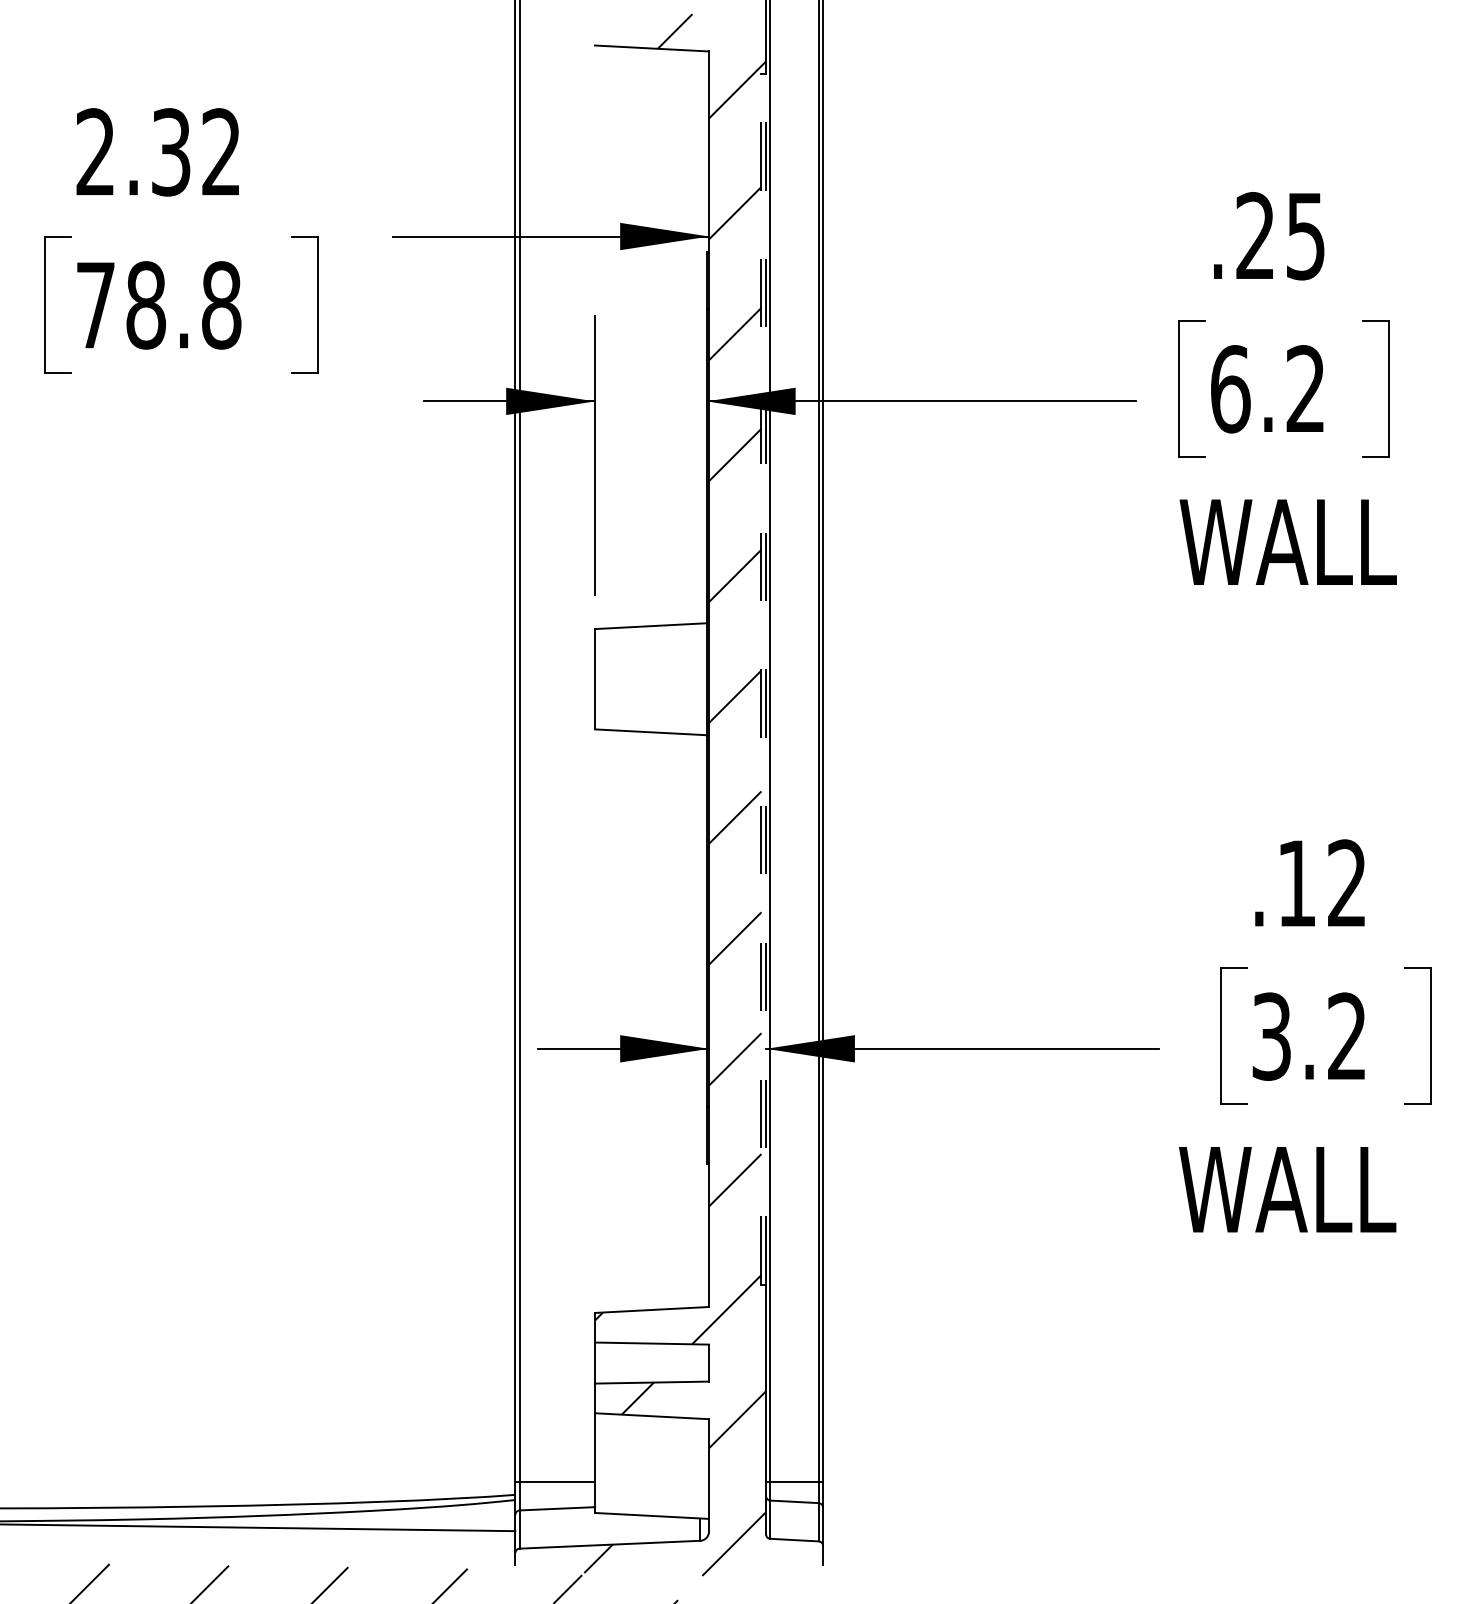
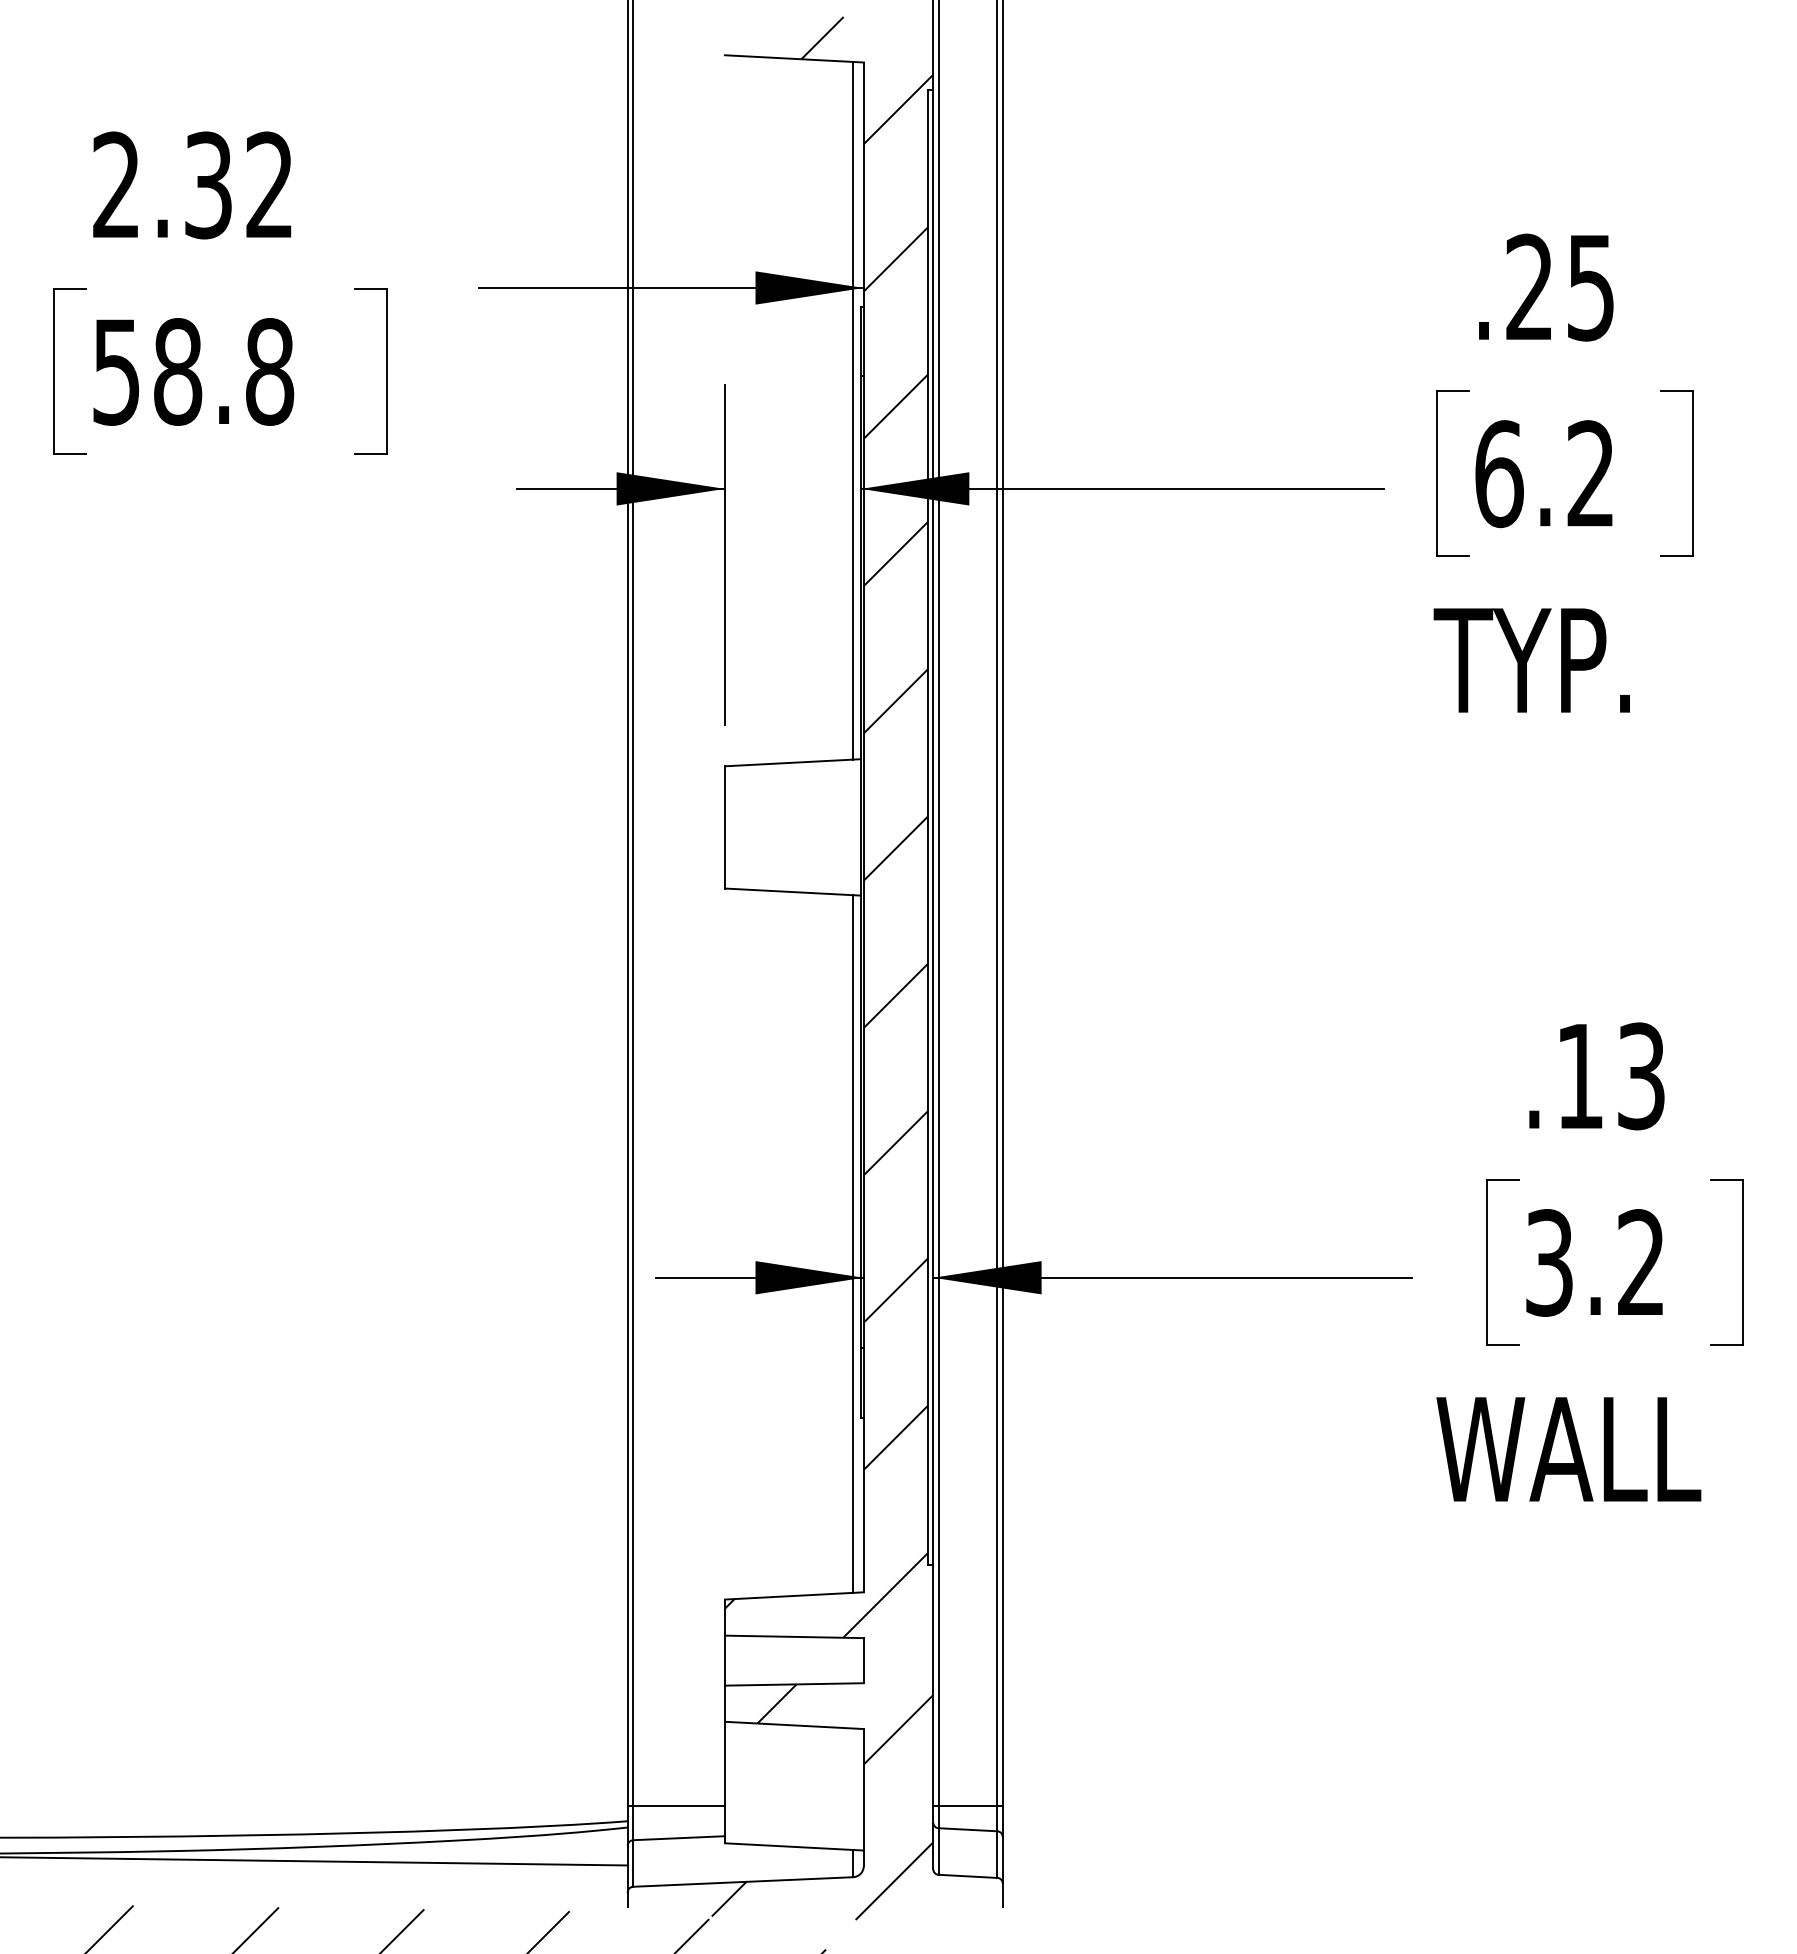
text: (95, 305) -> (116, 372), 78.8 -> 58.8
line: (700, 337) -> (853, 410), added
text: (1286, 542) -> (1567, 660), WALL -> TYP.
line: (761, 679) -> (927, 827), dashed -> solid
line: (766, 679) -> (933, 827), dashed -> solid
text: (1347, 883) -> (1641, 1076), .12 -> .13
line: (700, 1020) -> (853, 1243), added

